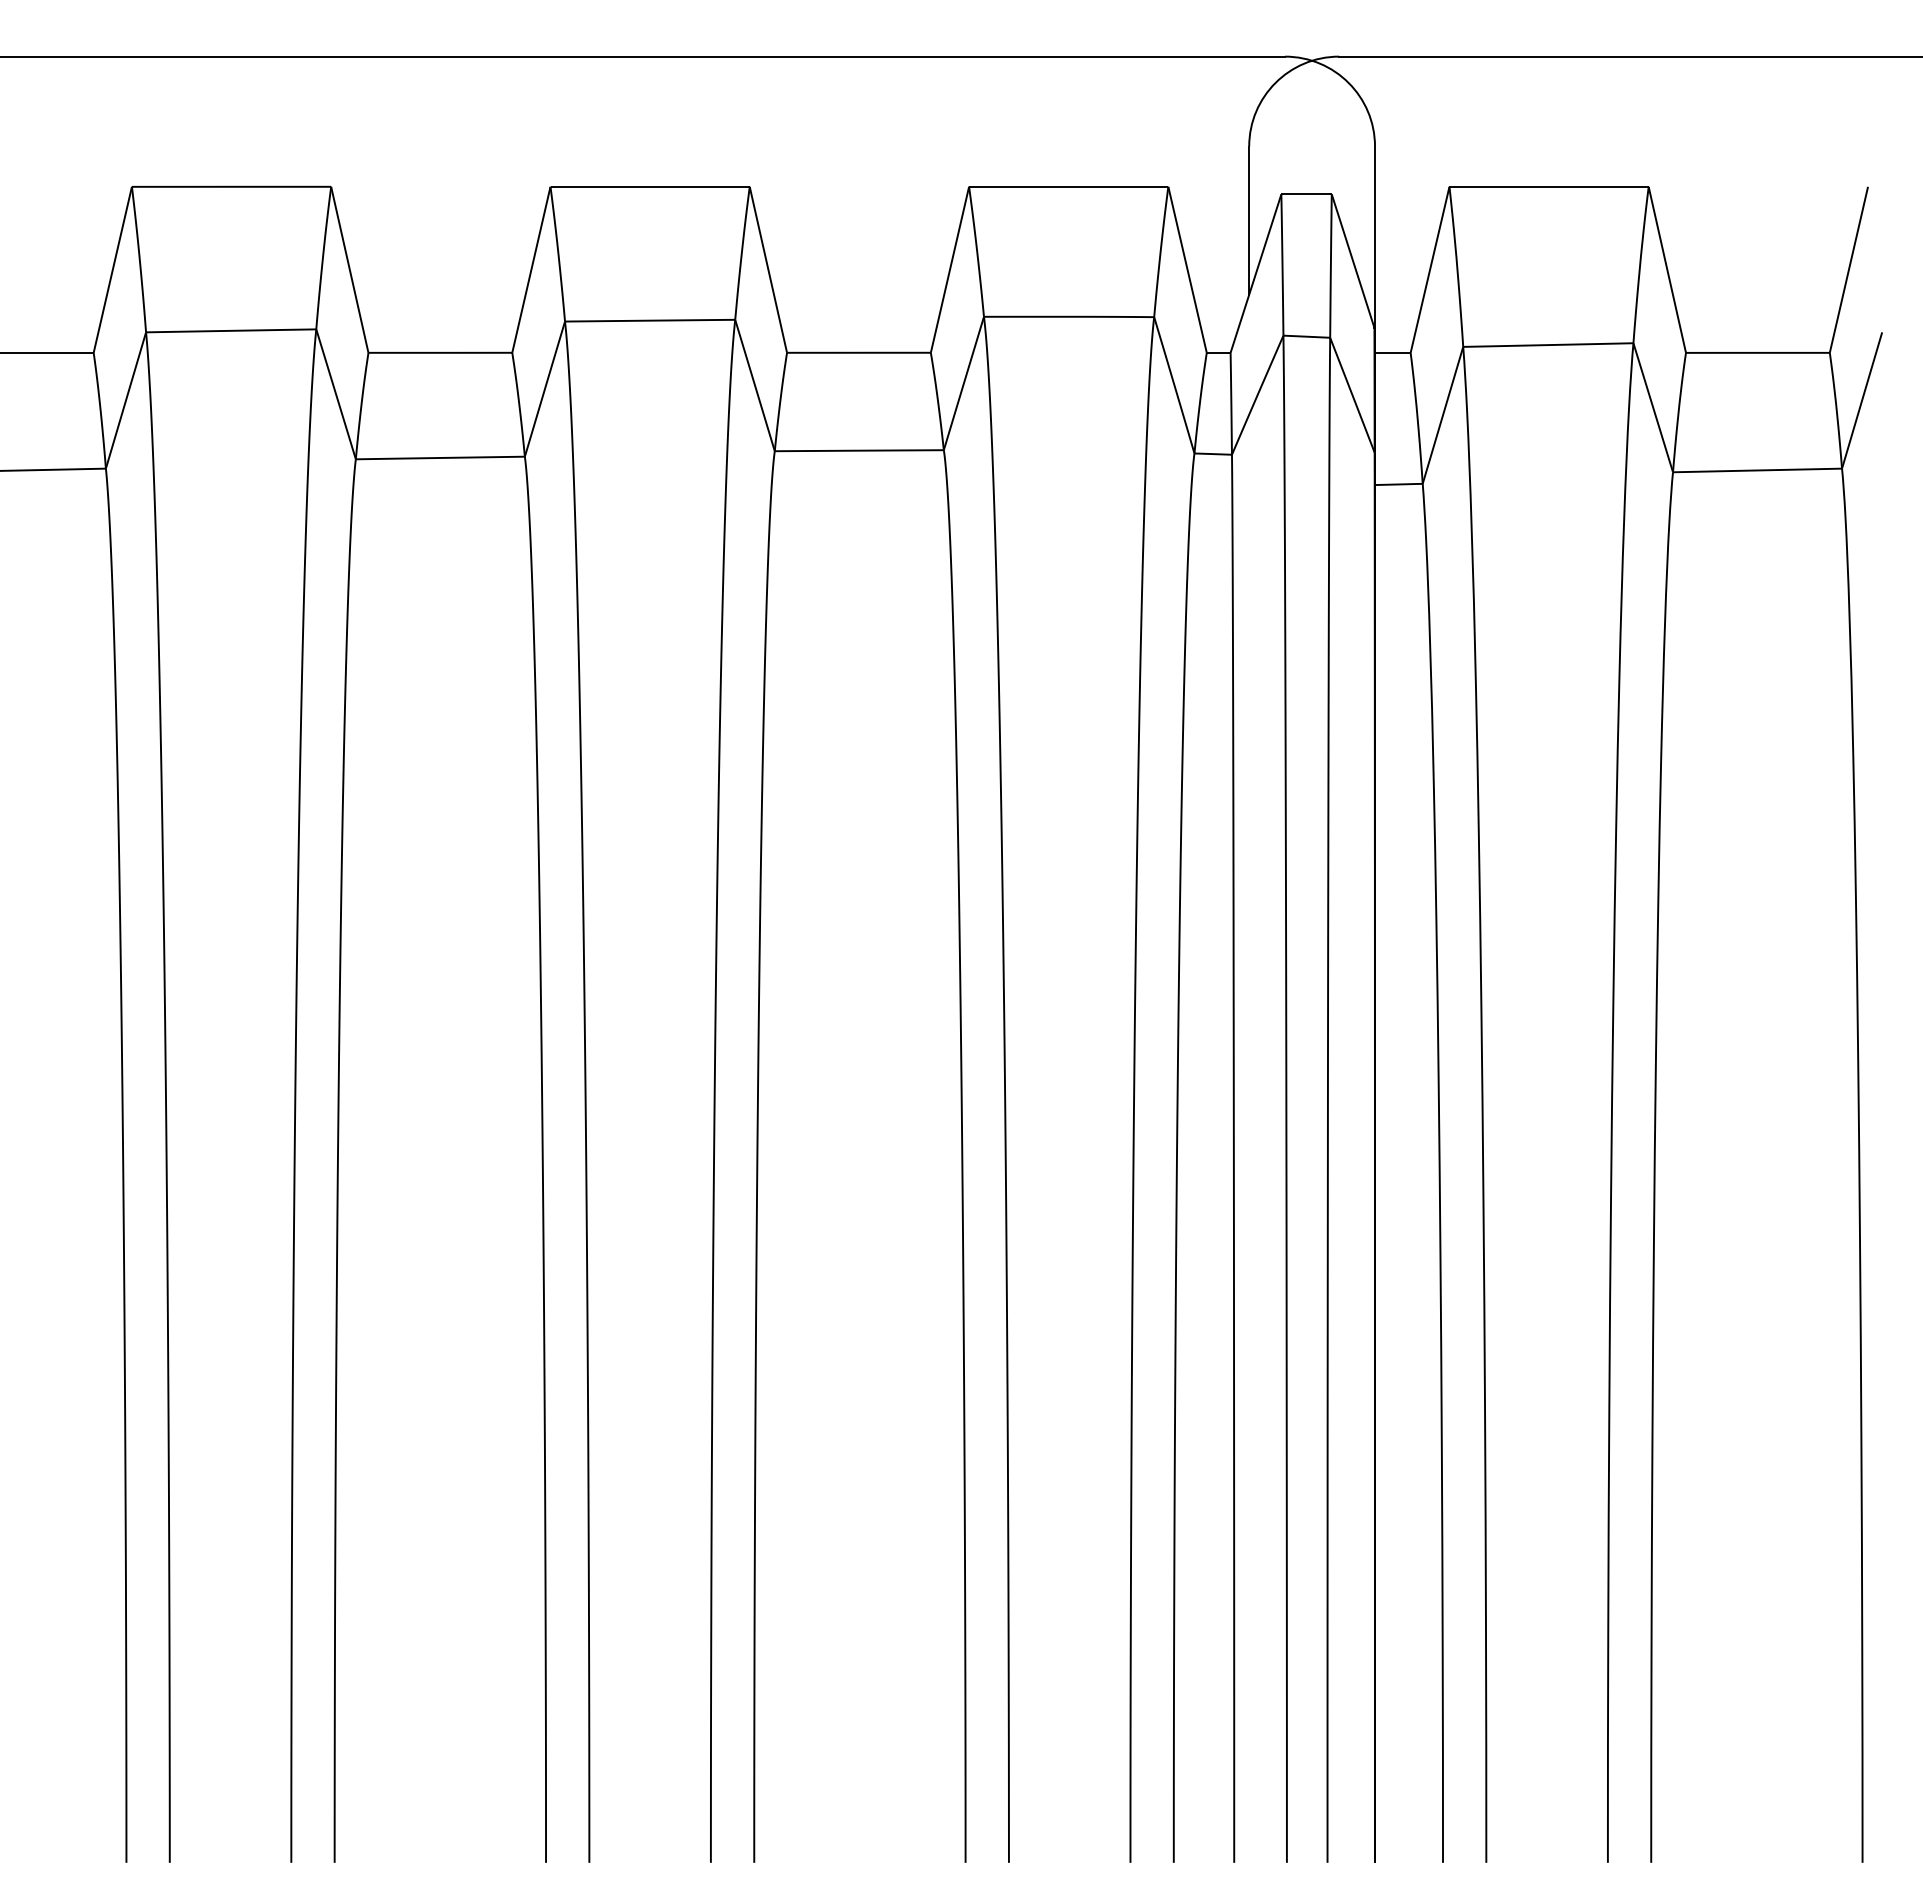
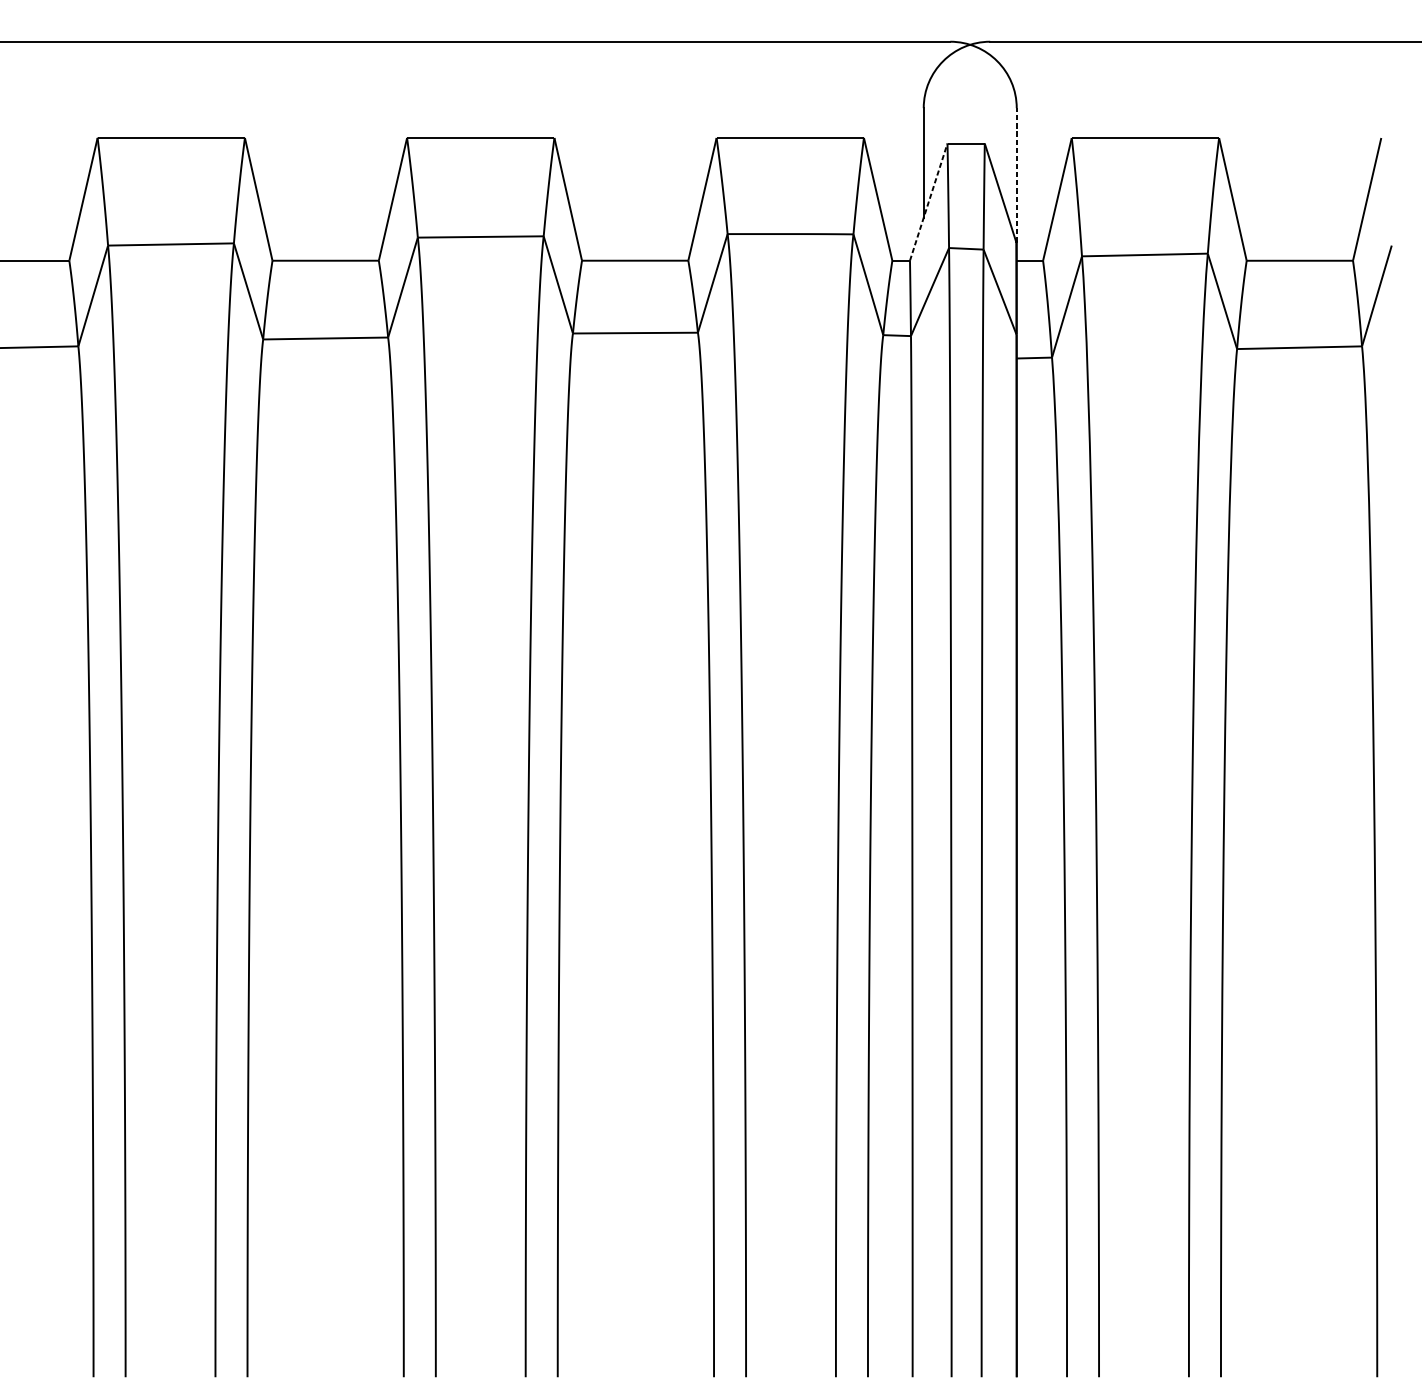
line: (1375, 237) -> (1017, 175), solid -> dashed
line: (1256, 273) -> (929, 202), solid -> dashed

